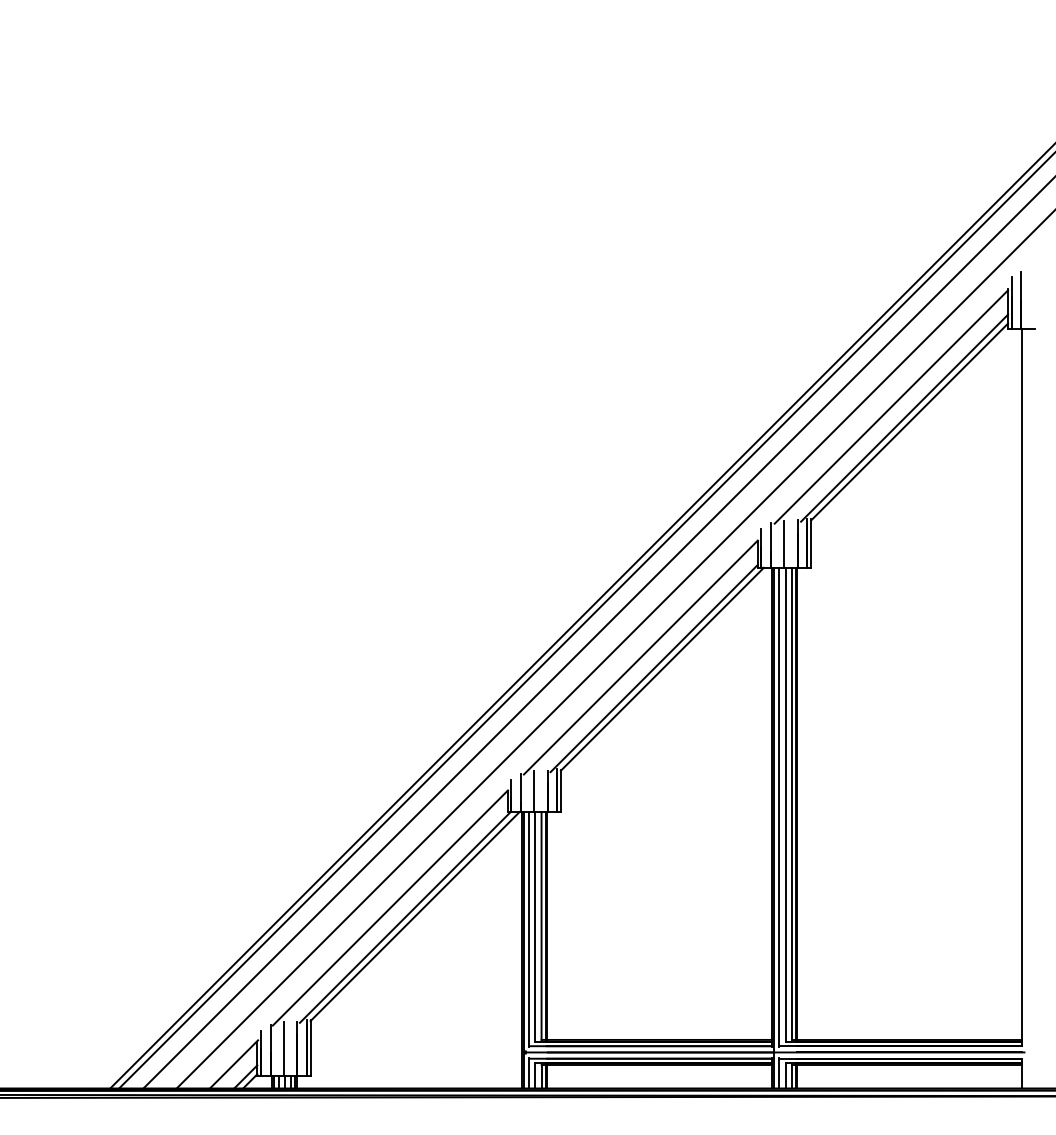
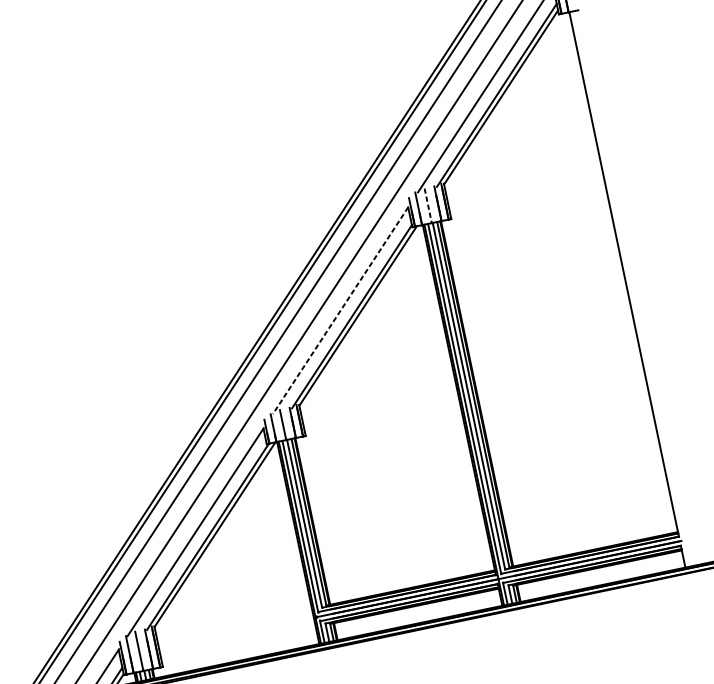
line: (784, 544) -> (428, 206), solid -> dashed
line: (640, 657) -> (340, 310), solid -> dashed

